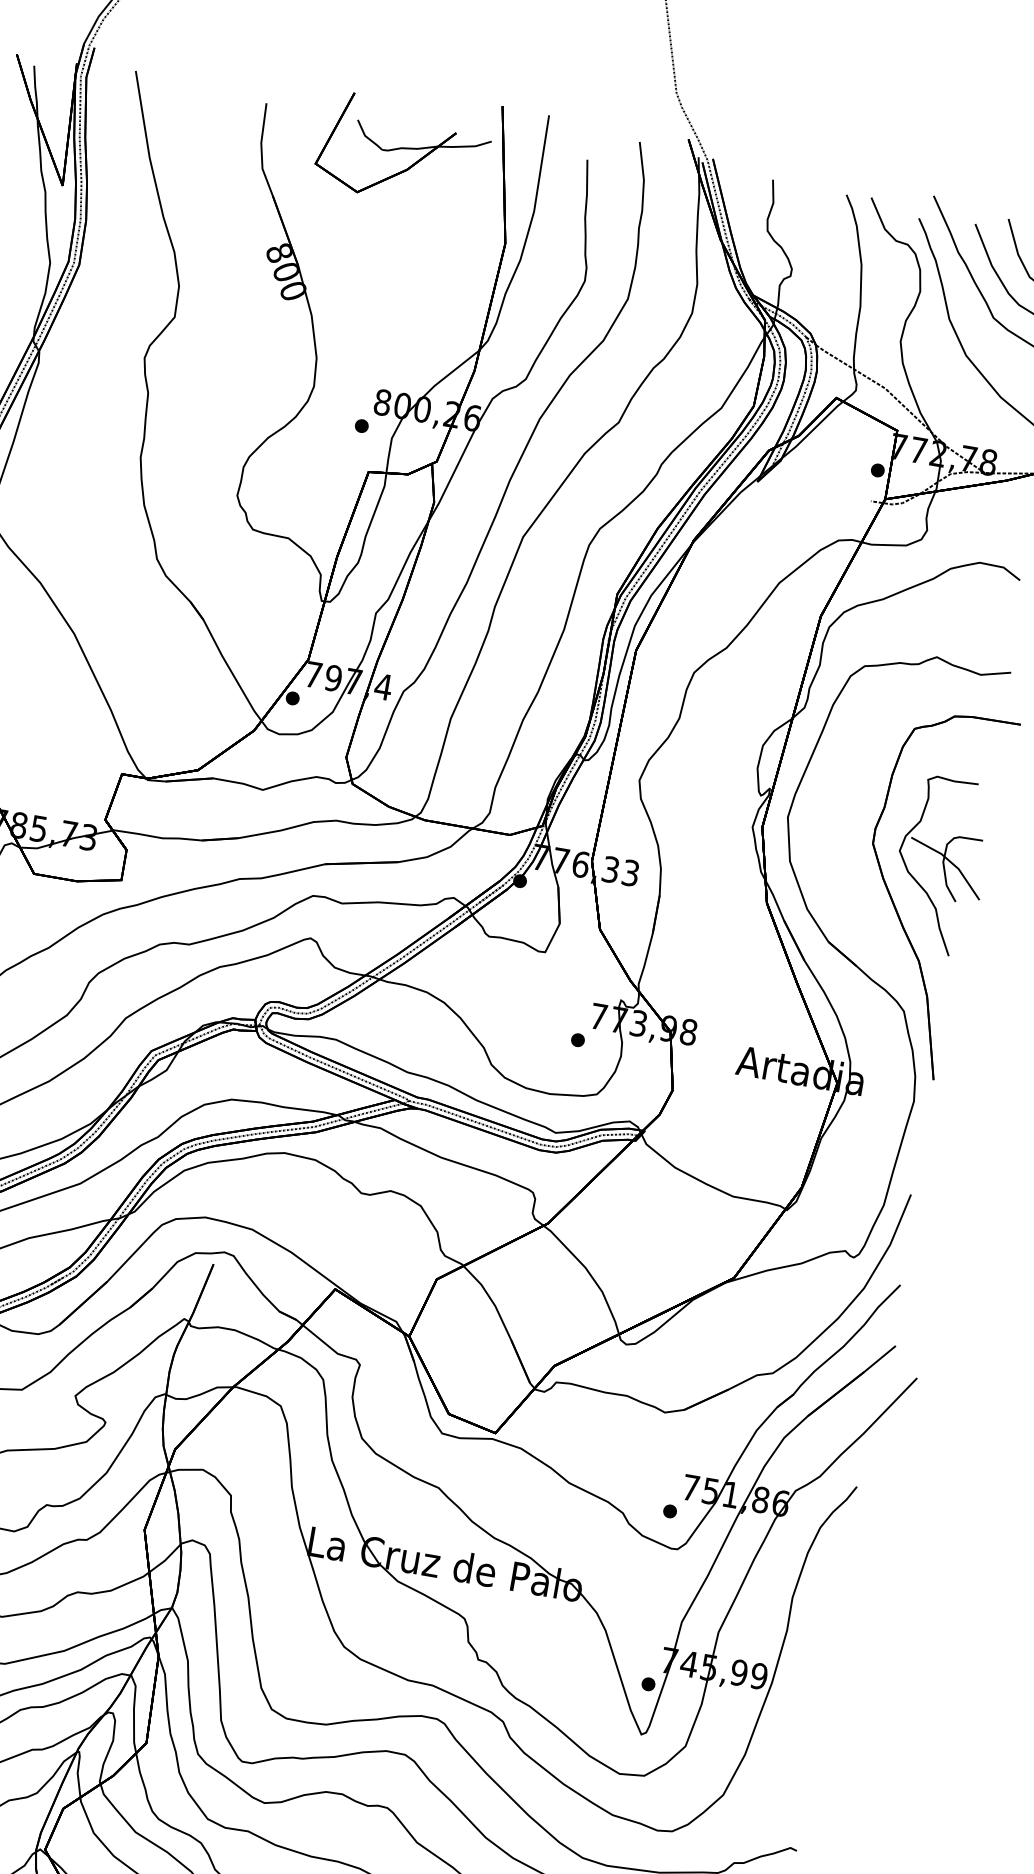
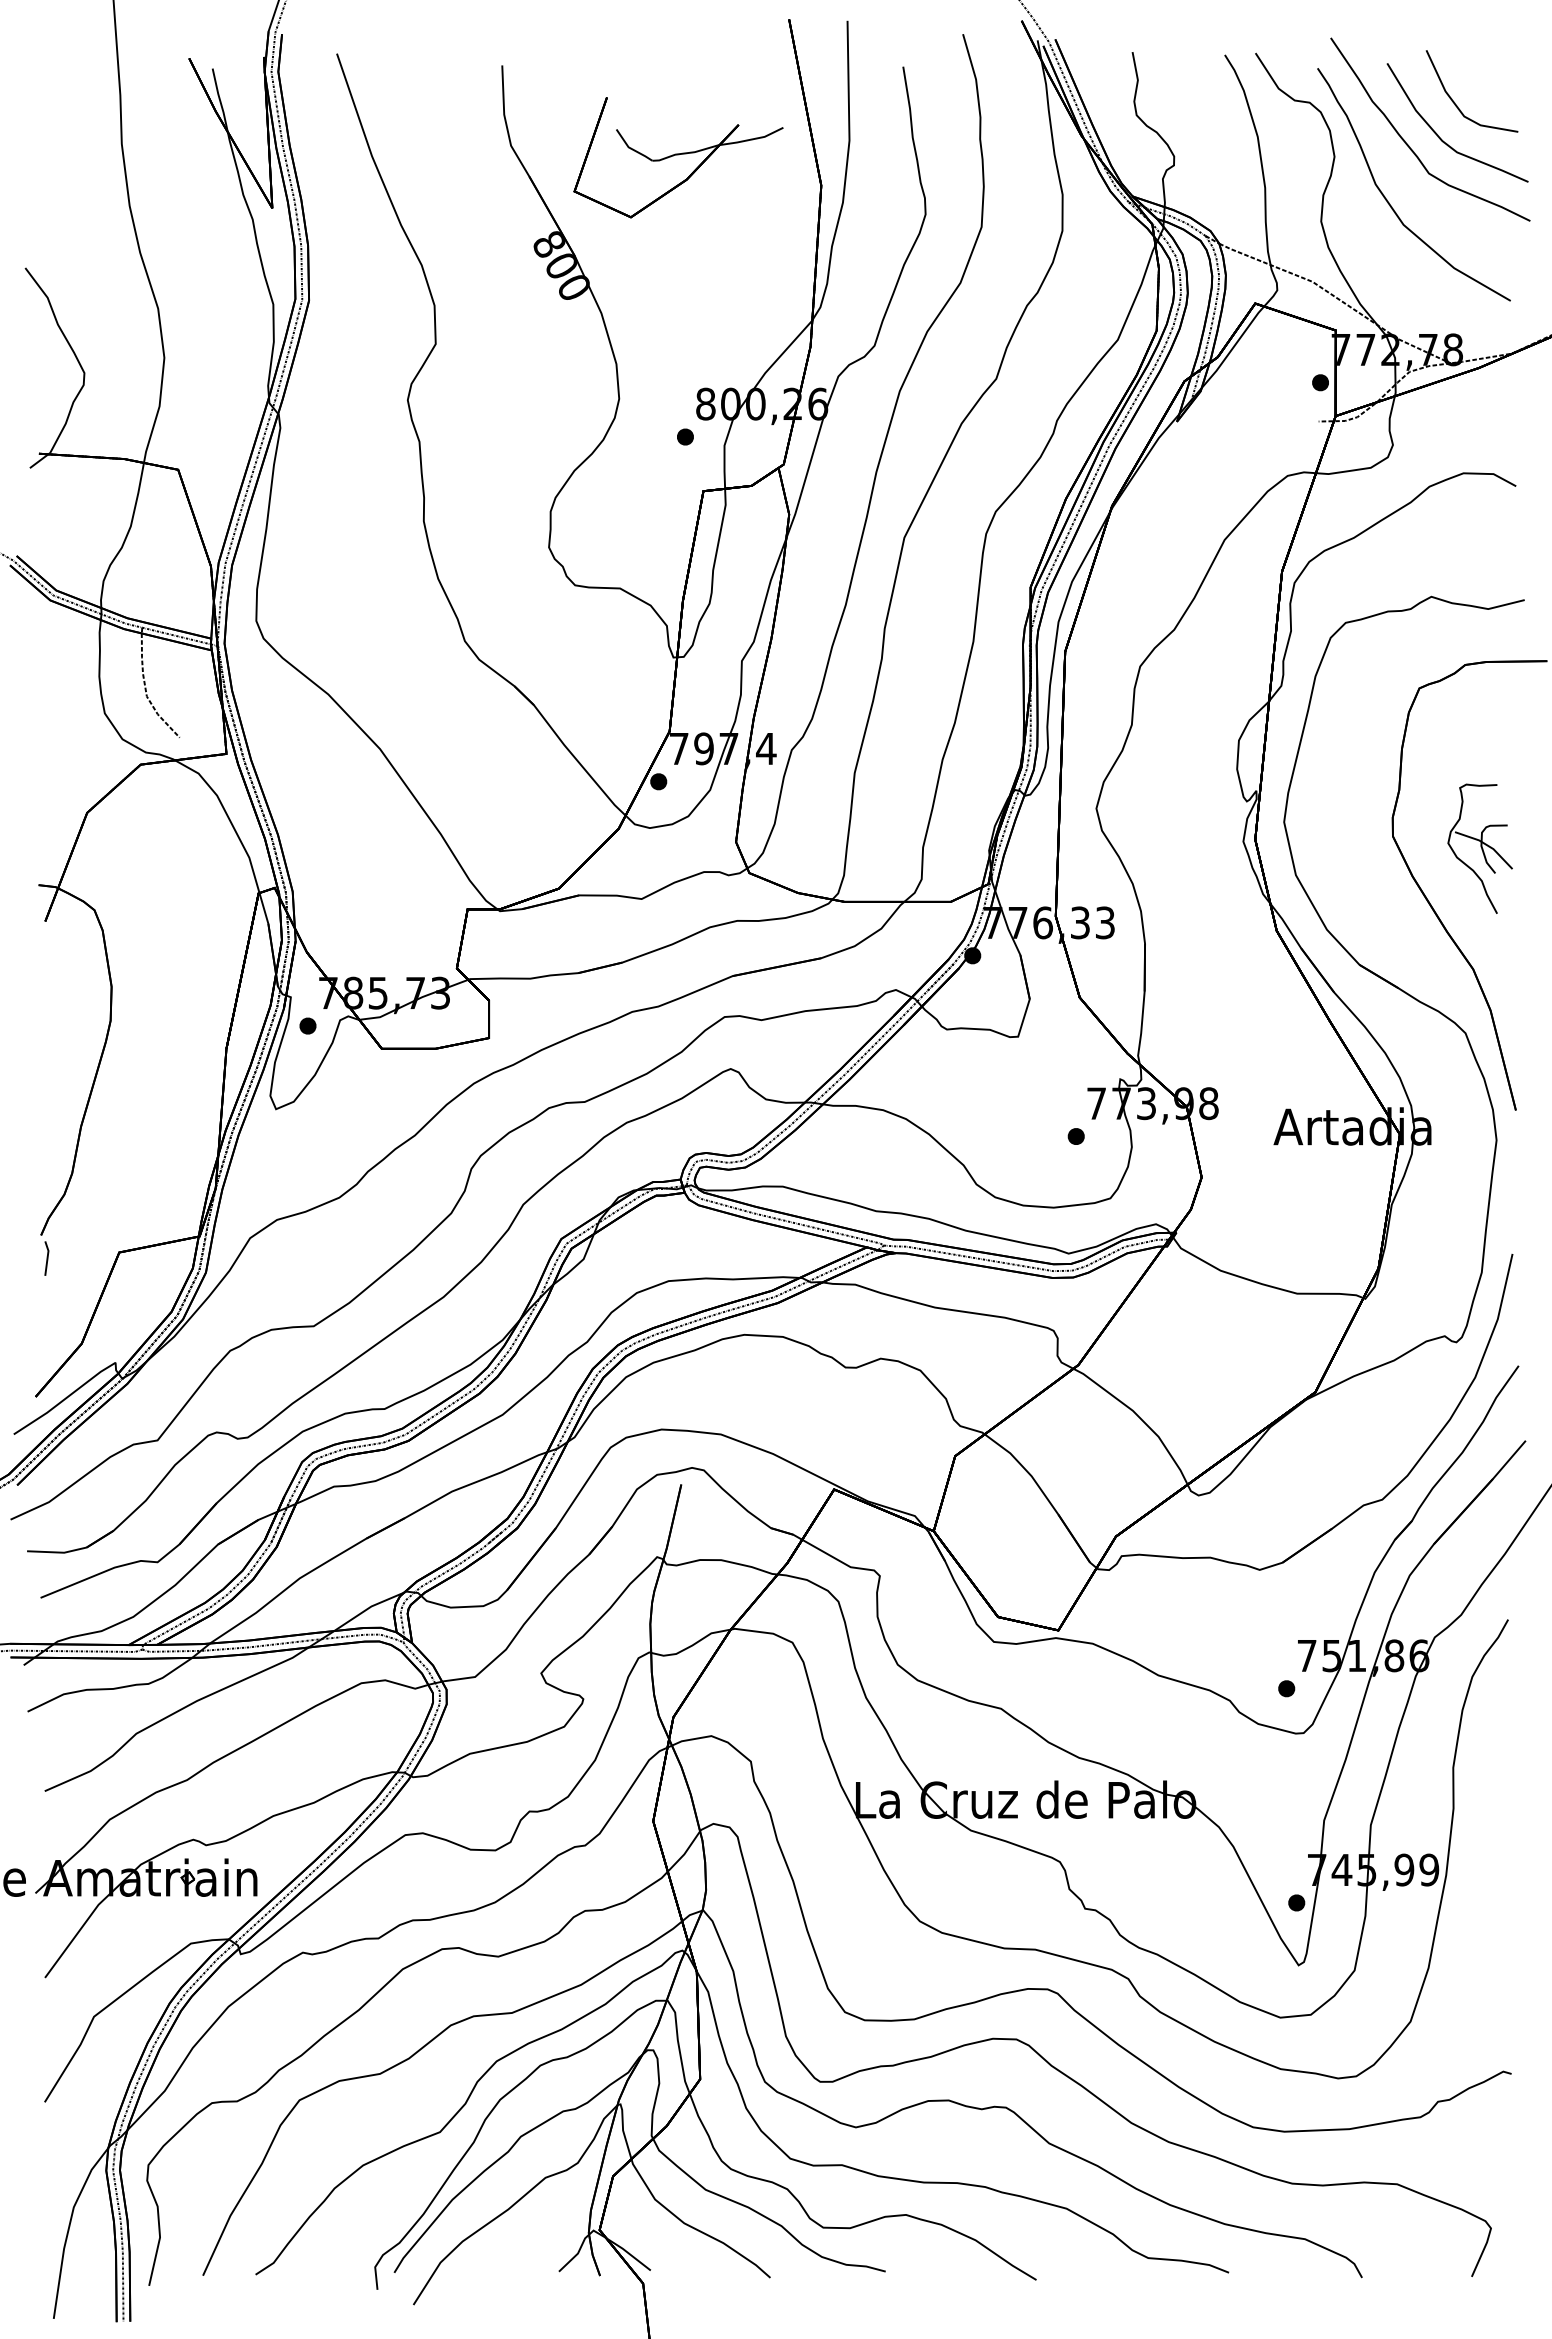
part: (403, 150) -> (678, 157), moved
part: (941, 865) -> (1480, 848), size x0.6

